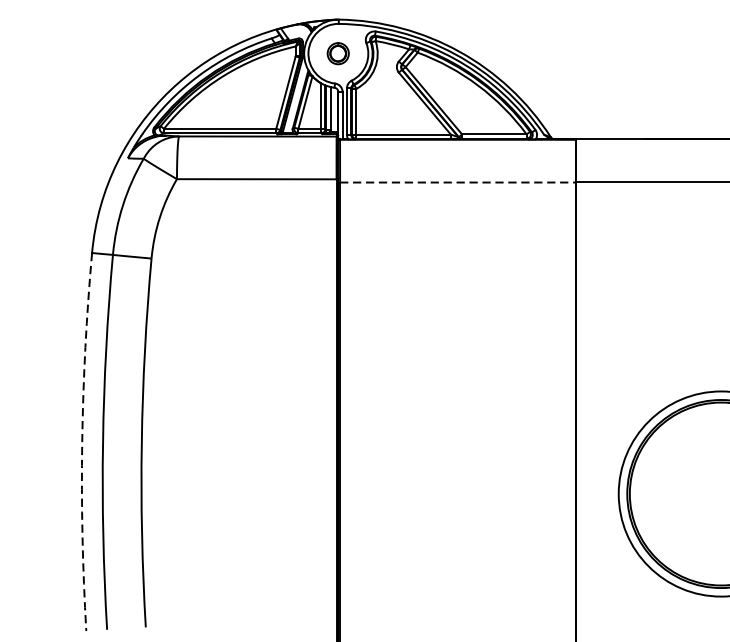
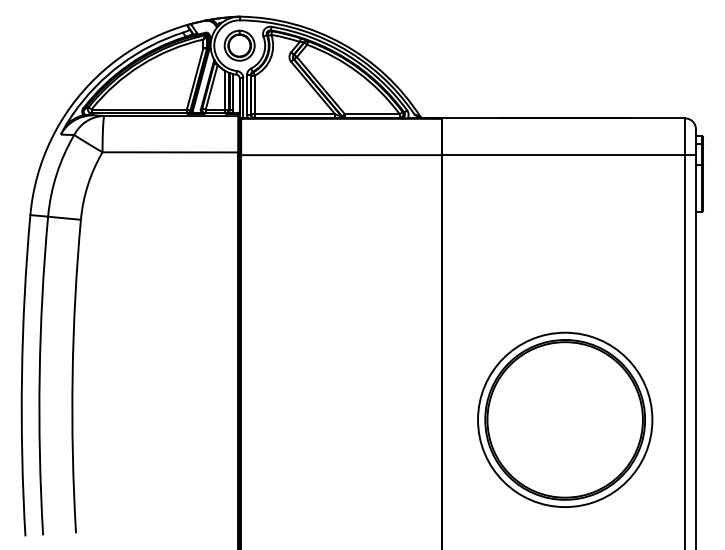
part: (338, 53) -> (239, 45), size x1.67
line: (458, 182) -> (341, 155), dashed -> solid
arc: (82, 441) -> (22, 375), dashed -> solid

